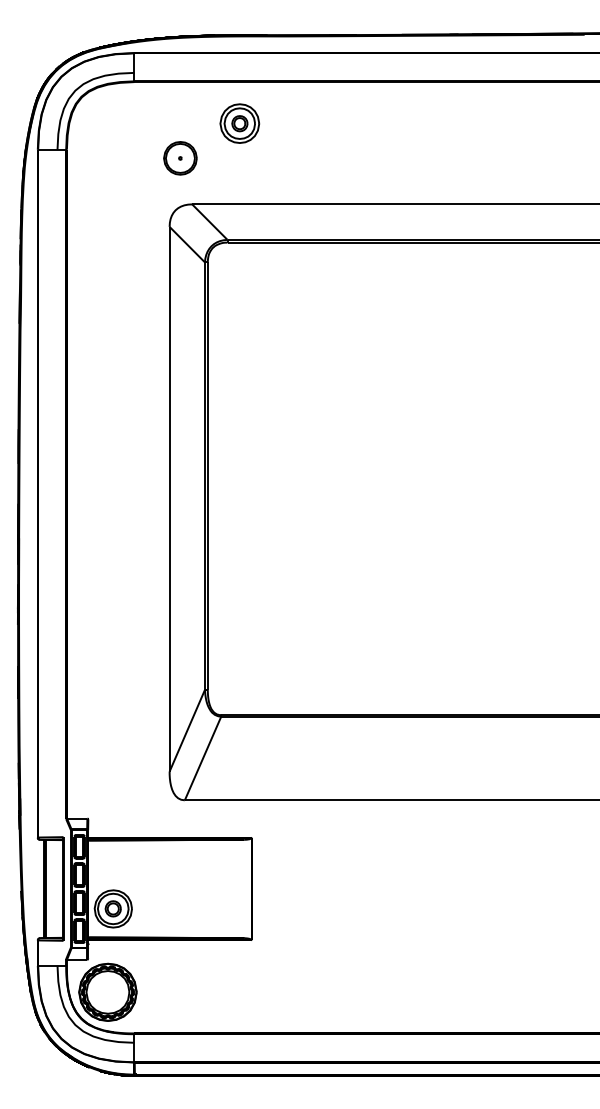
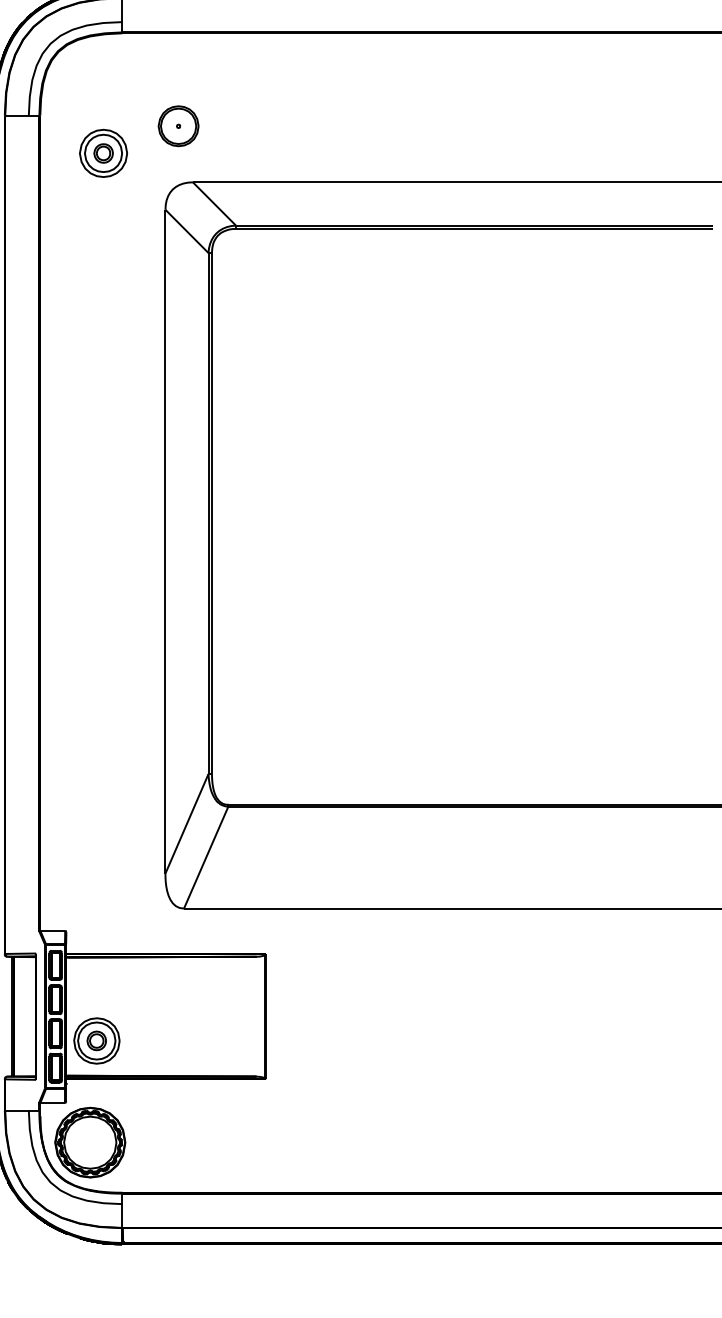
part: (239, 123) -> (103, 153), moved

